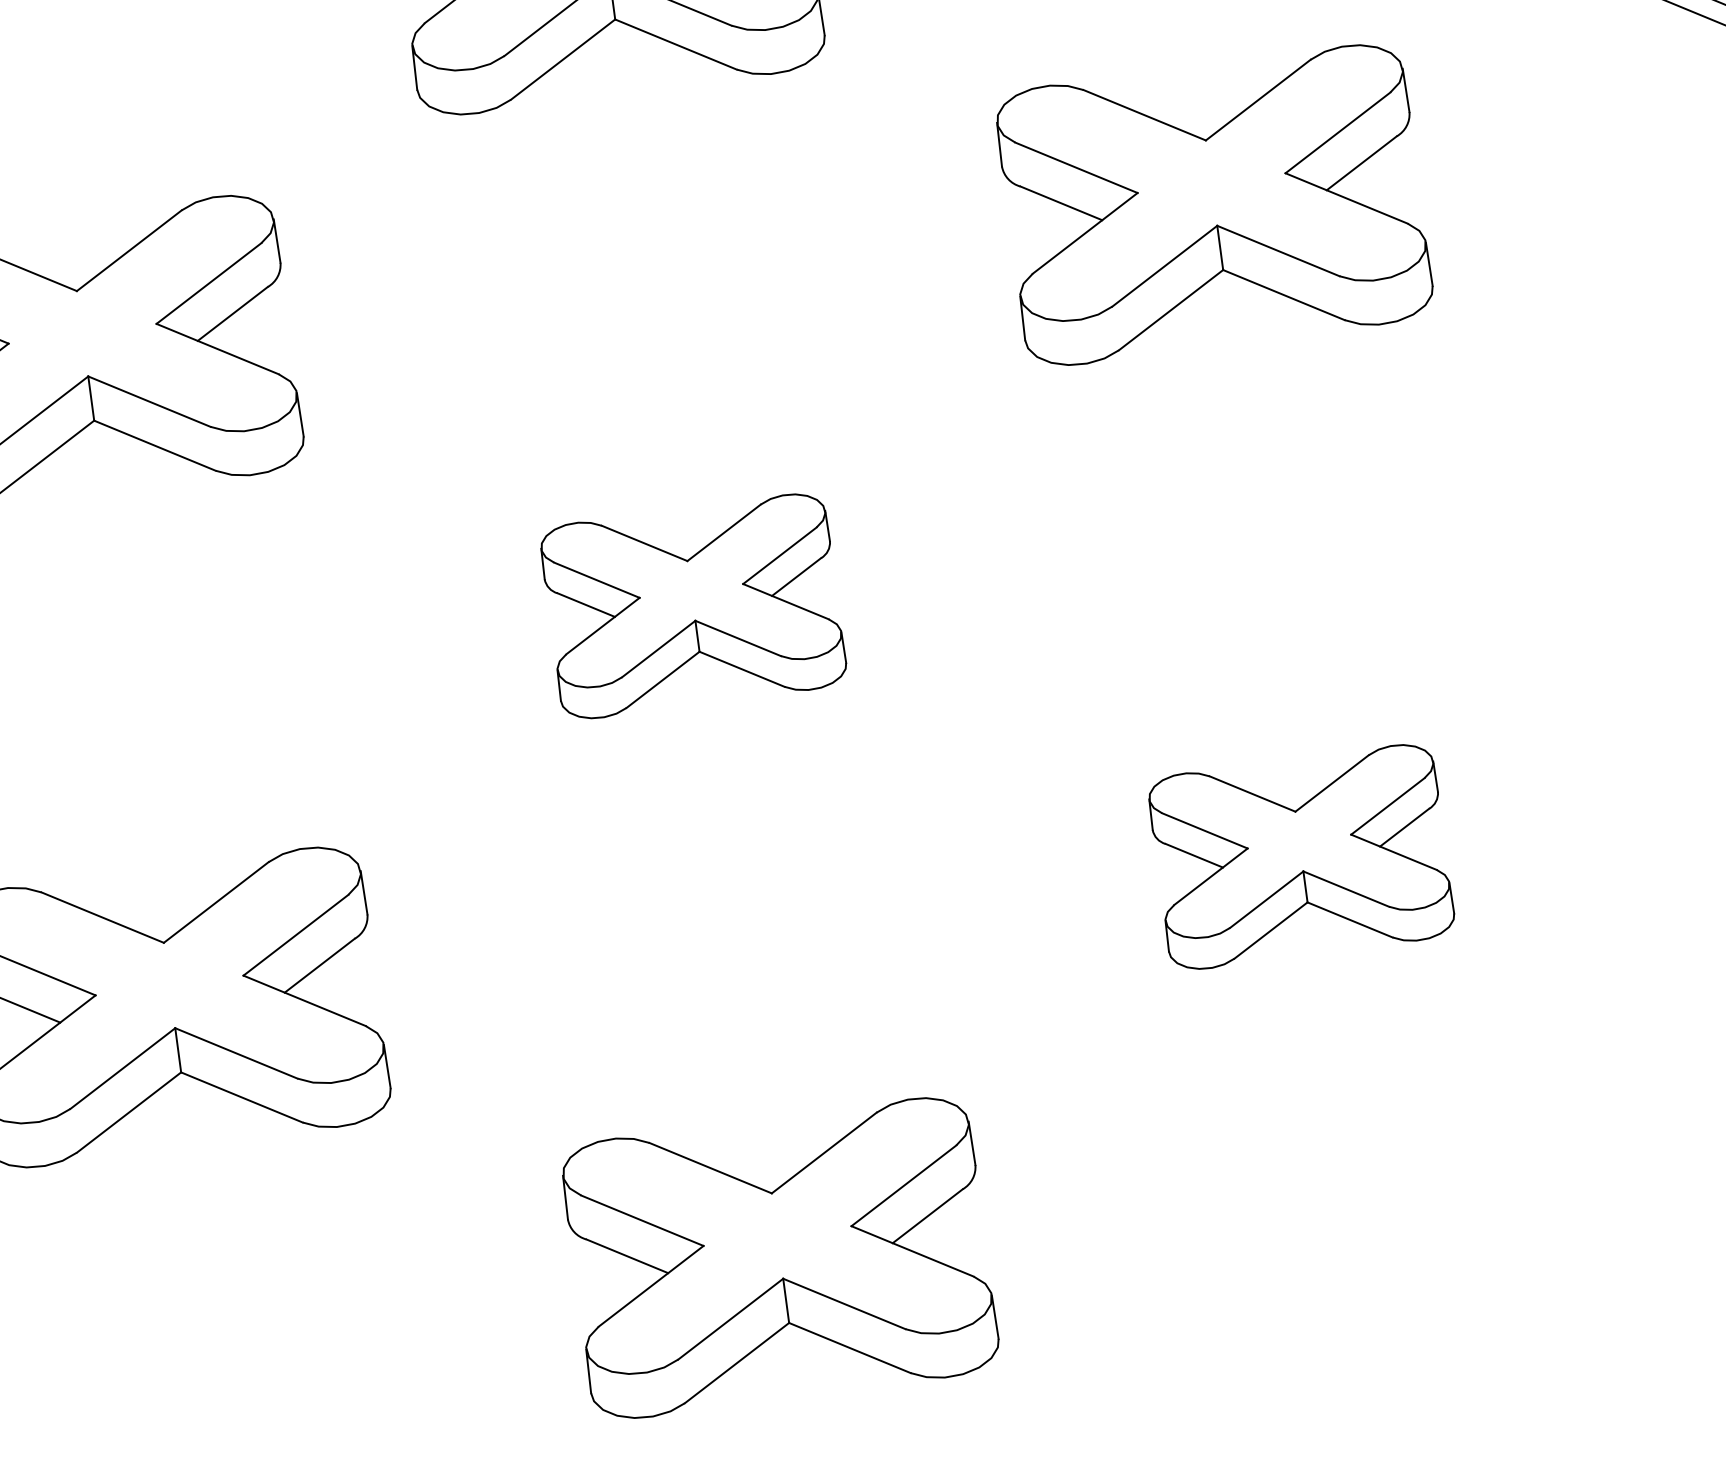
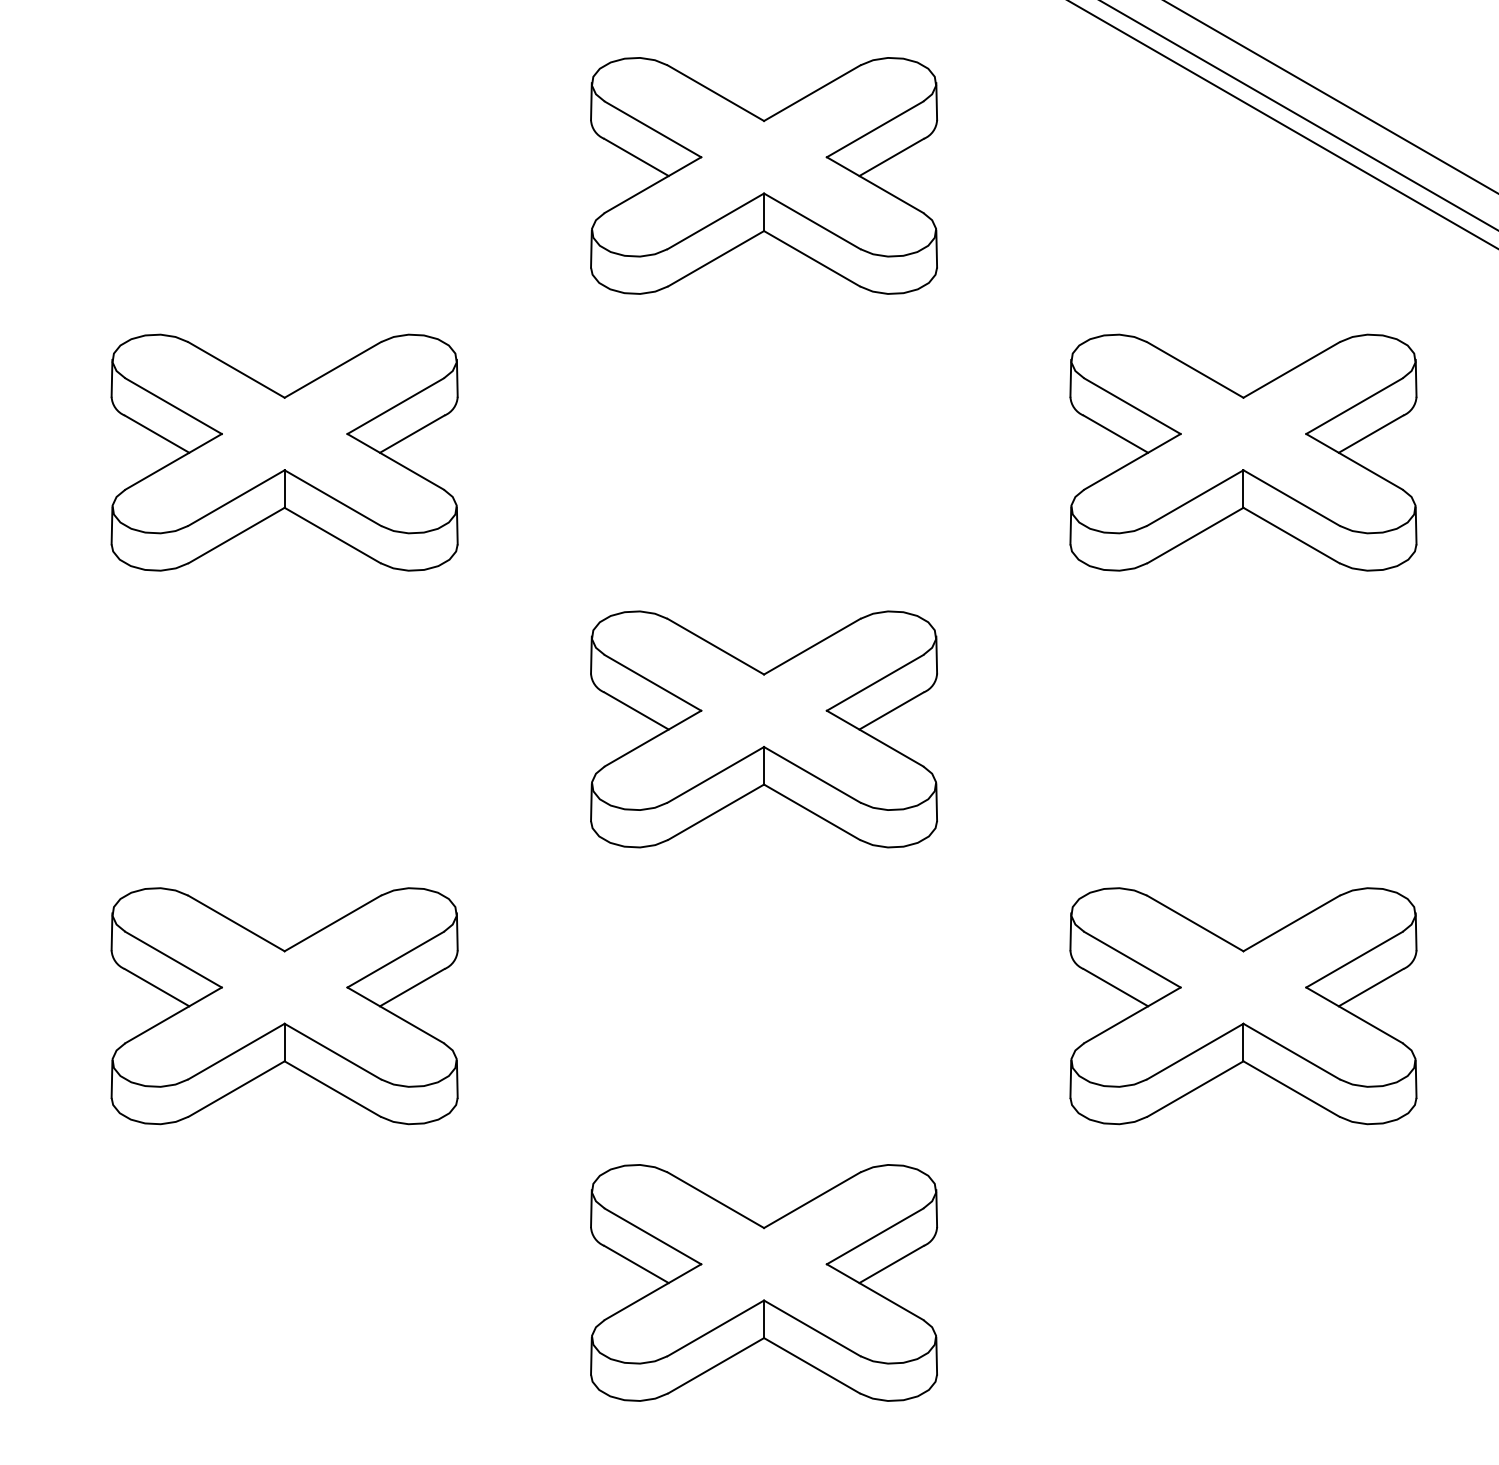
part: (692, 606) -> (763, 729), size x1.43
part: (1301, 857) -> (1243, 1006), size x1.43

